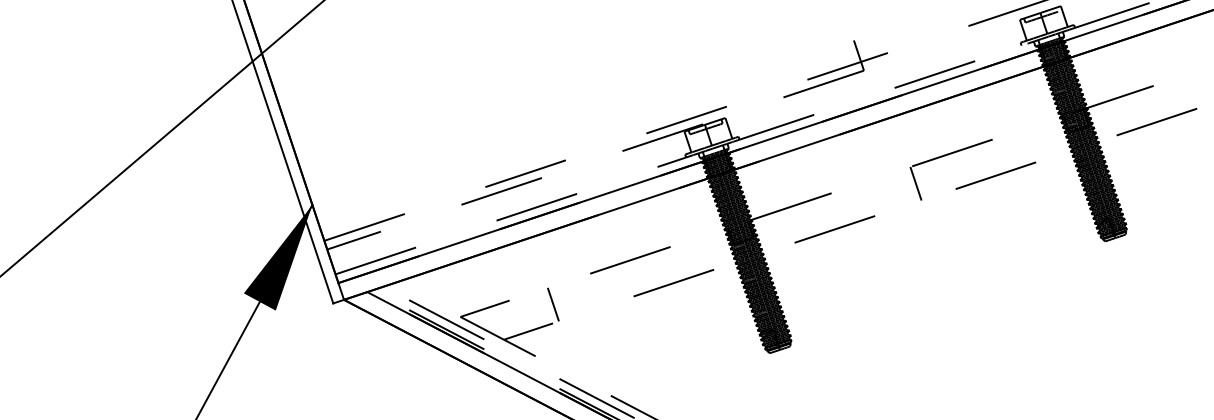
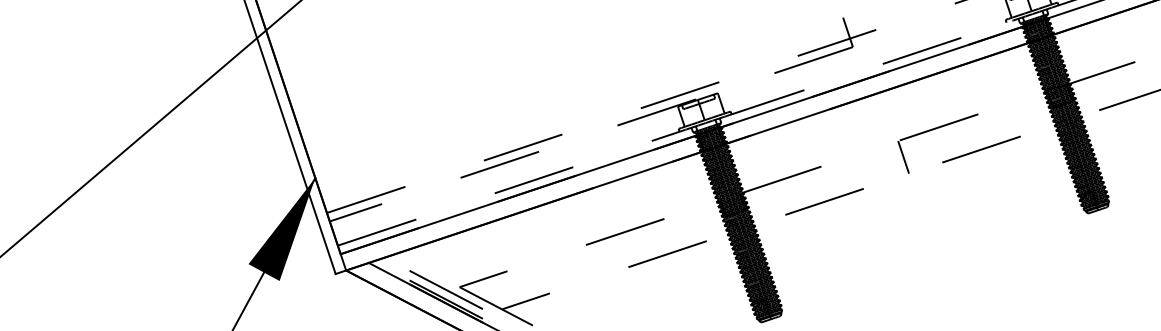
line: (552, 304) -> (549, 275), removed

